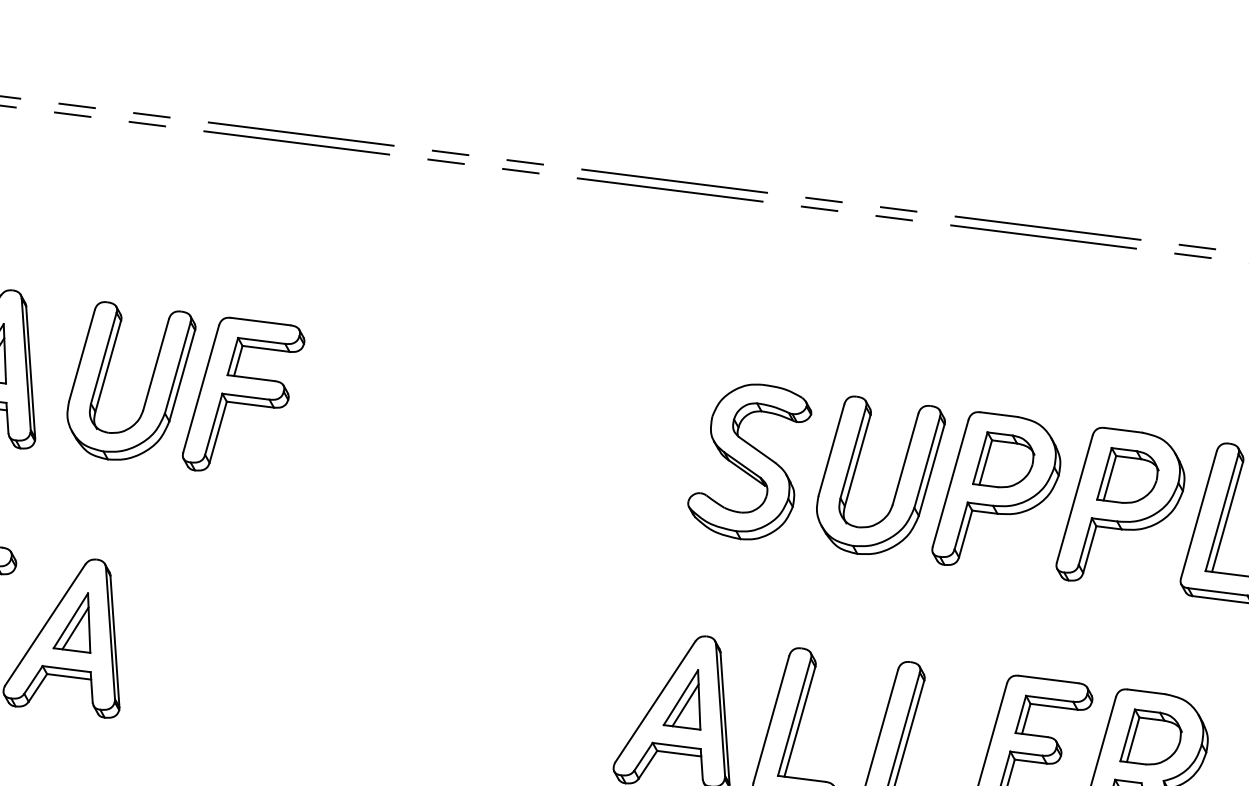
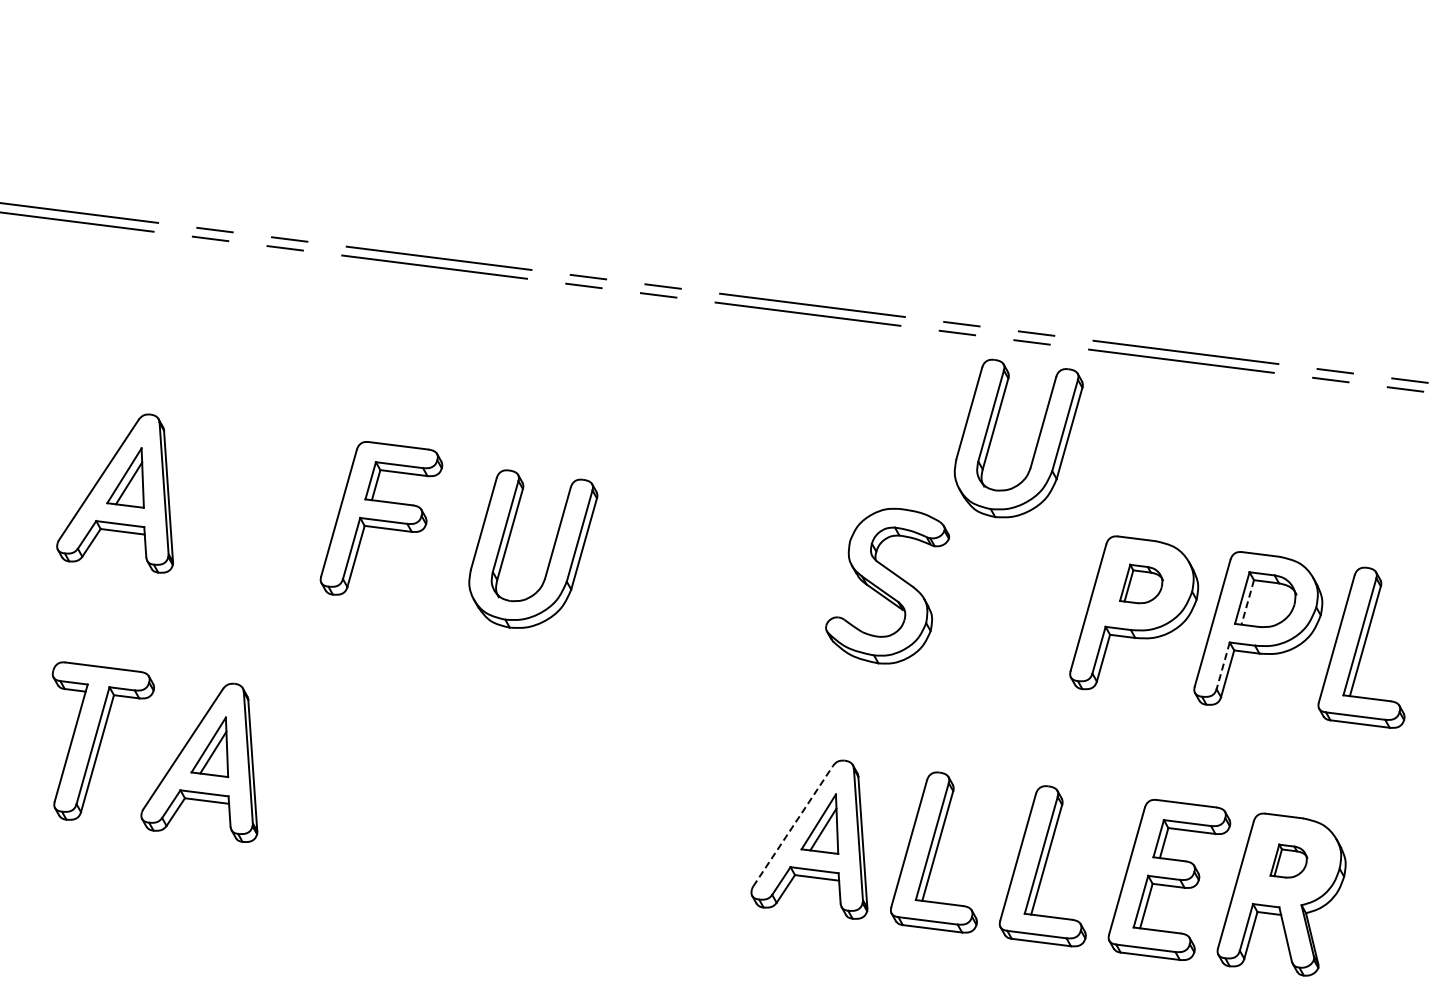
part: (149, 383) -> (551, 551), moved
part: (1003, 459) -> (1141, 583), size x0.7
line: (1109, 478) -> (1247, 602), solid -> dashed
part: (898, 479) -> (1036, 442), moved
line: (1085, 542) -> (1223, 666), solid -> dashed
line: (655, 701) -> (793, 825), solid -> dashed
part: (1150, 736) -> (1288, 860), size x0.6

